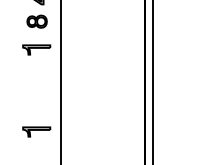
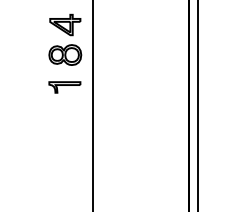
part: (37, 21) -> (65, 54), size x1.43
part: (36, 132) -> (64, 181), removed

